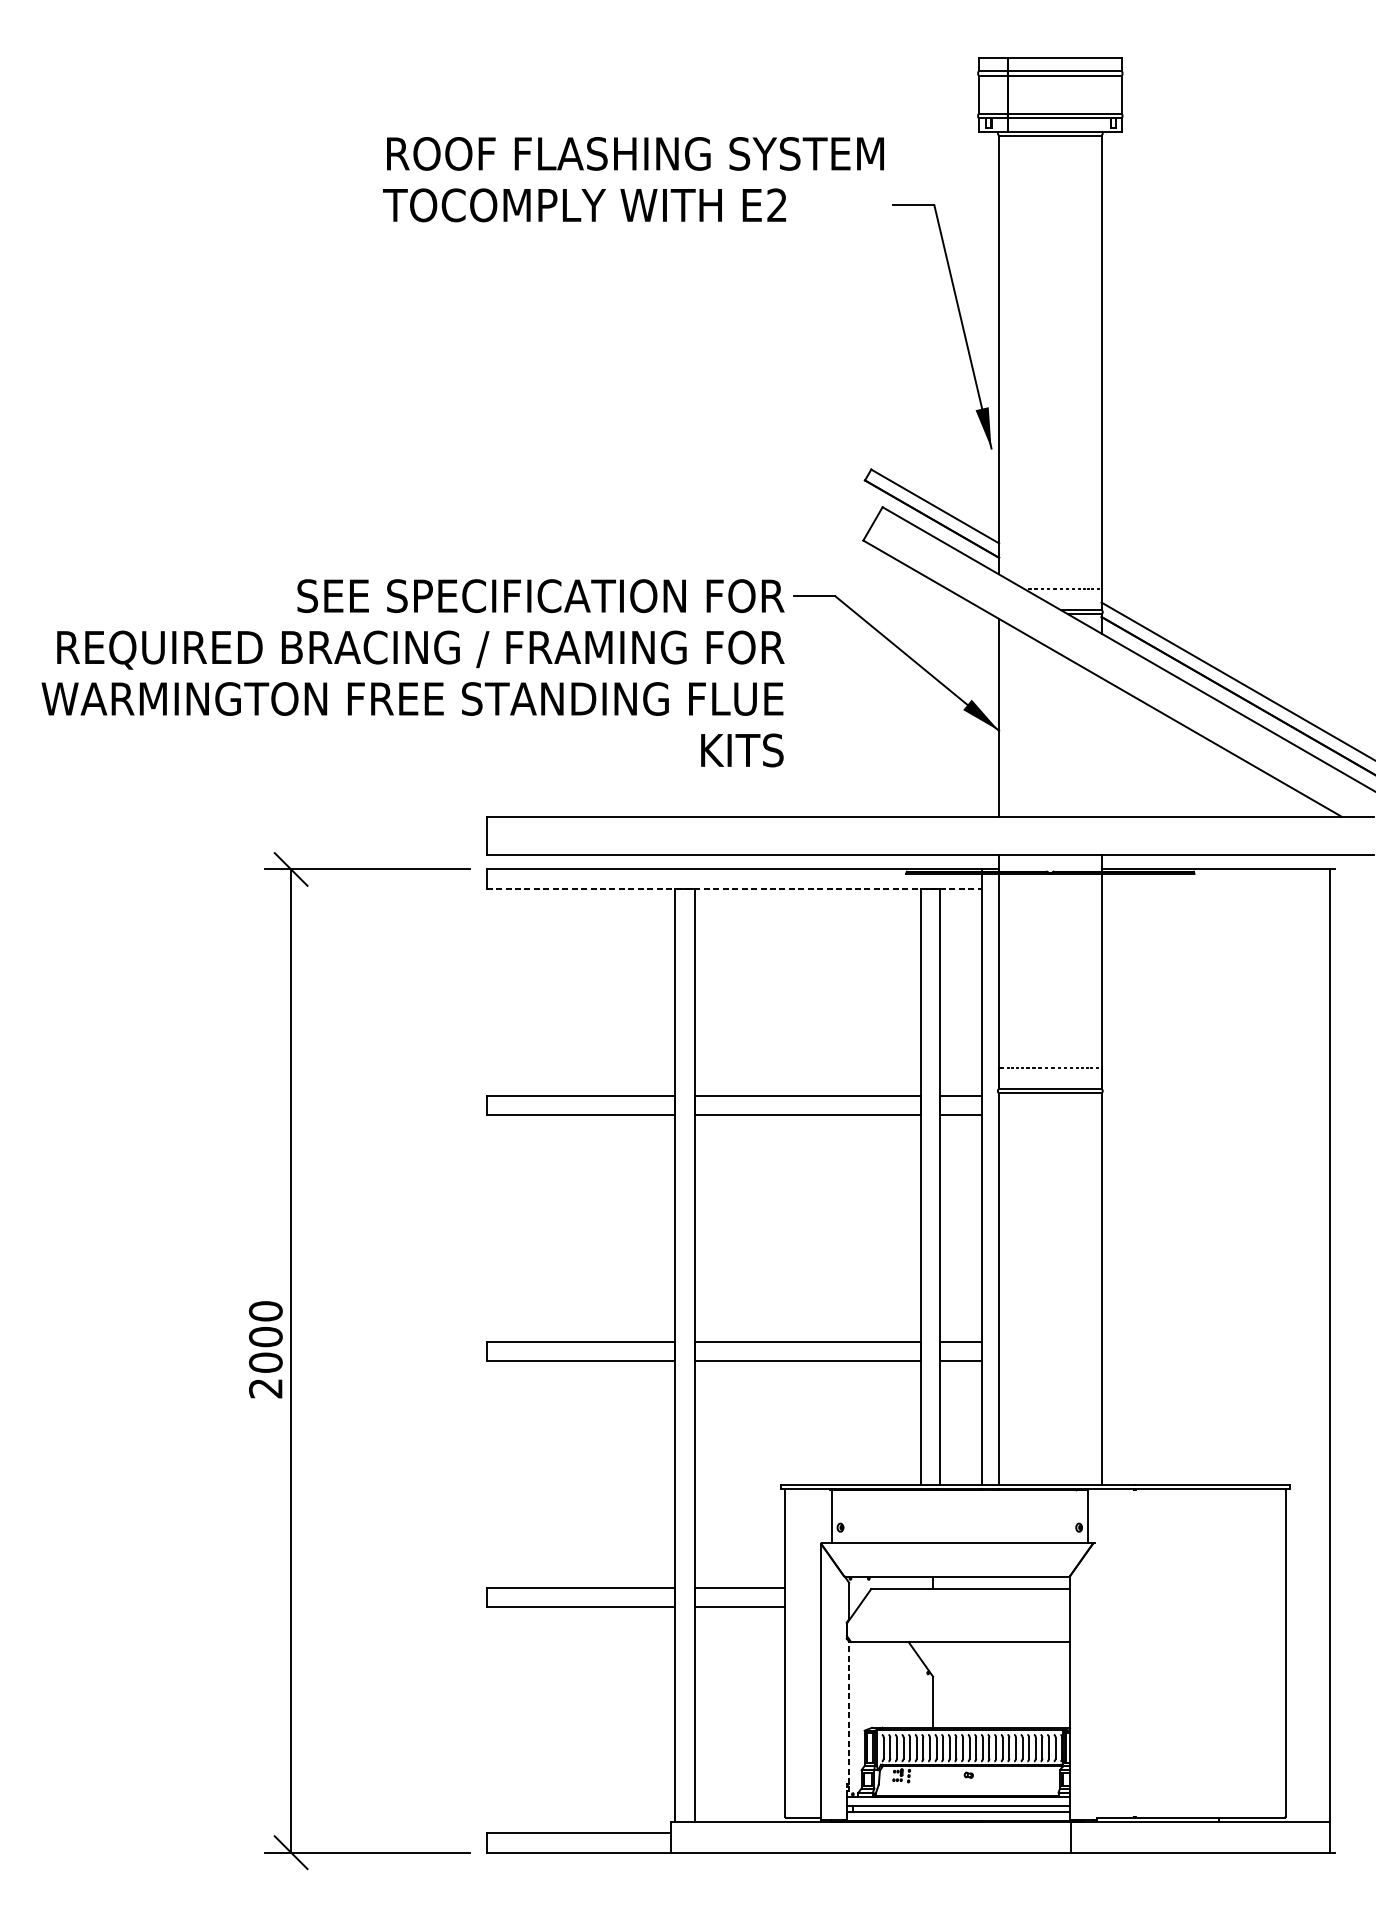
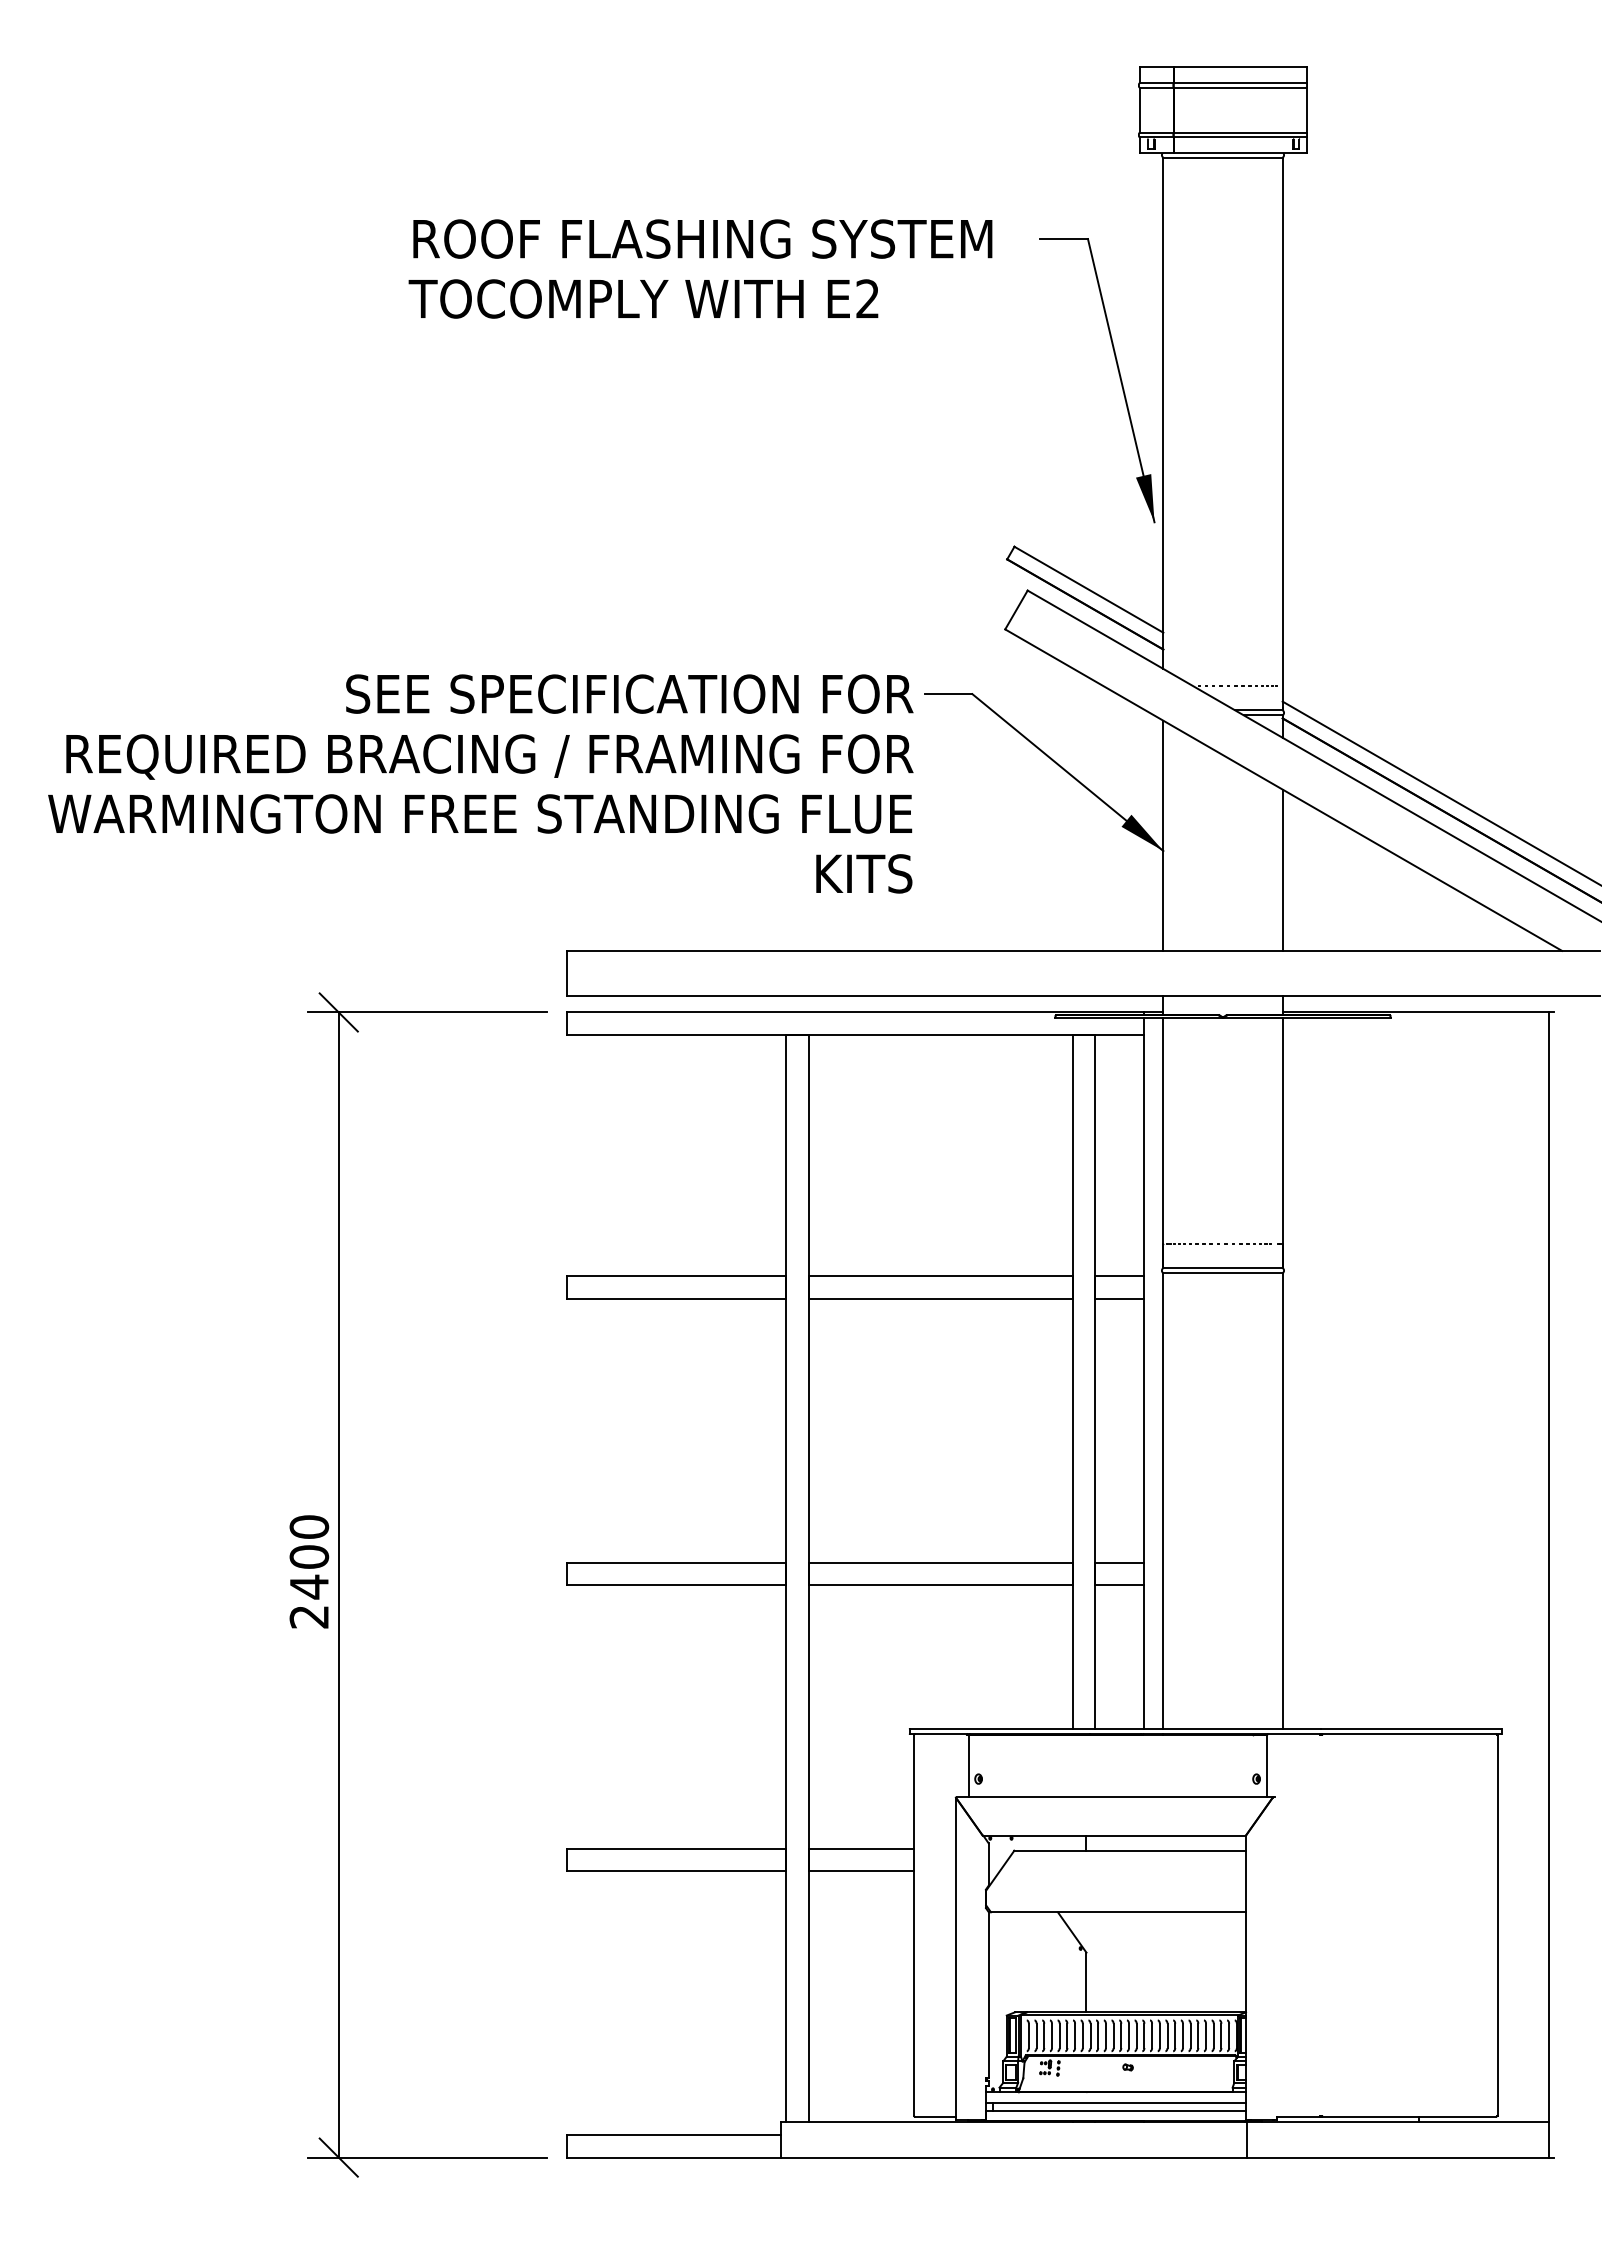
text: (633, 179) -> (700, 268), moved
line: (1101, 746) -> (1282, 869), added
line: (734, 888) -> (855, 1034), dashed -> solid
text: (265, 1362) -> (309, 1586), 2000 -> 2400
line: (848, 1712) -> (988, 1994), dashed -> solid

